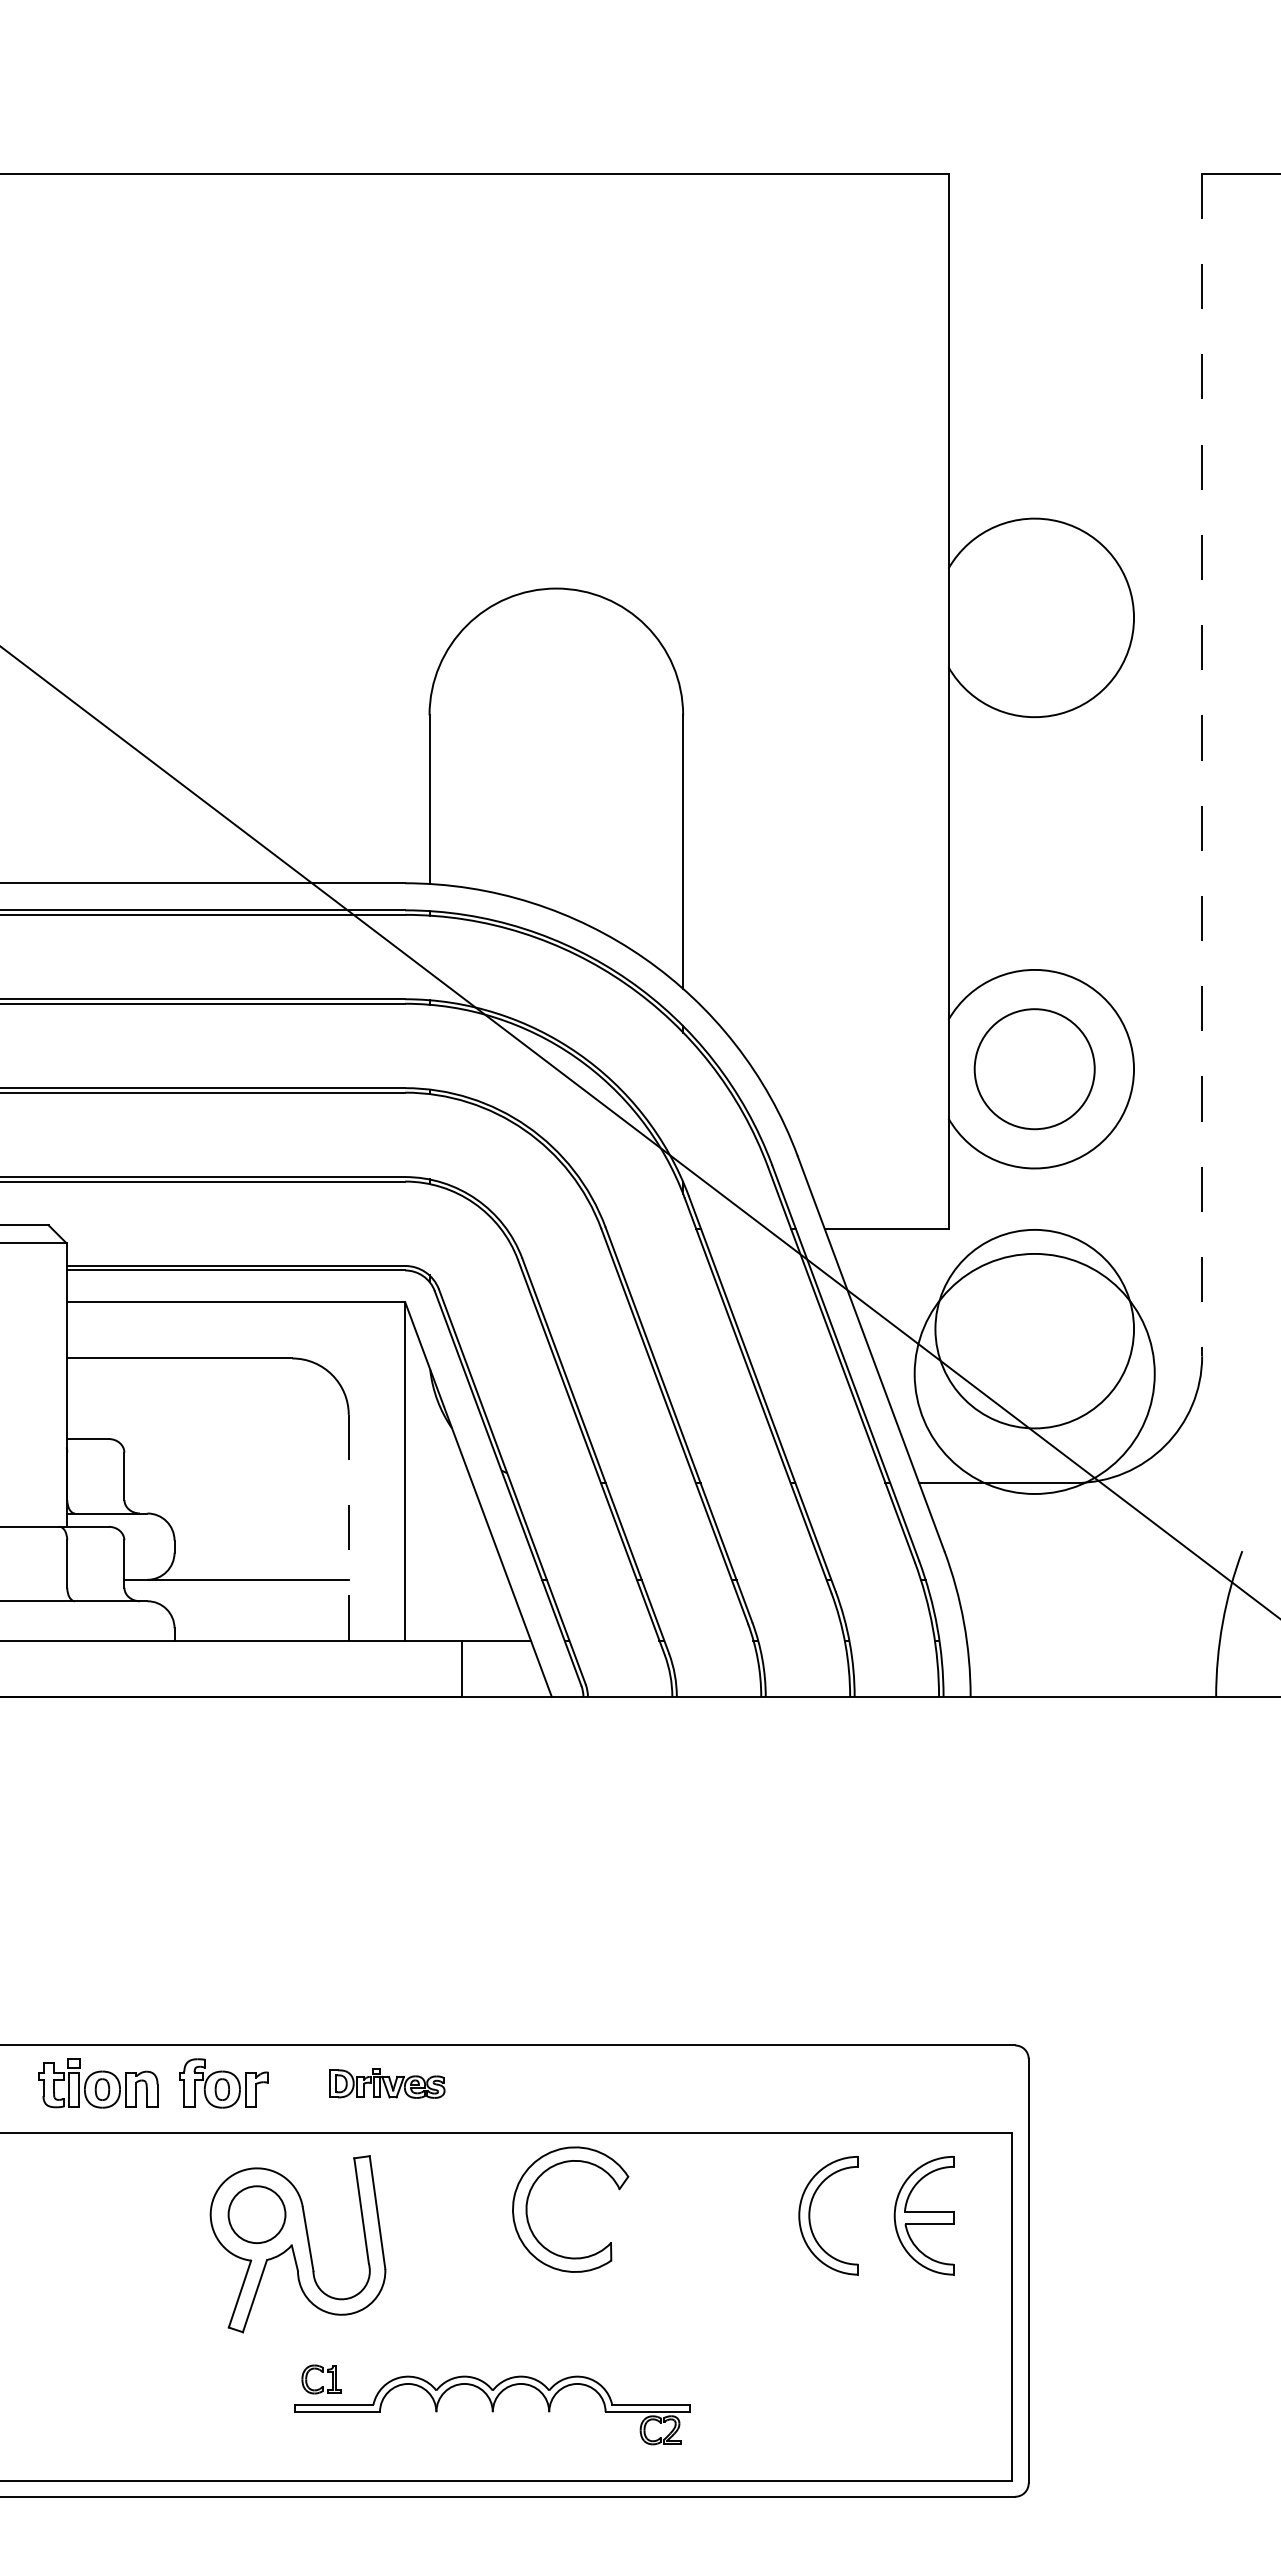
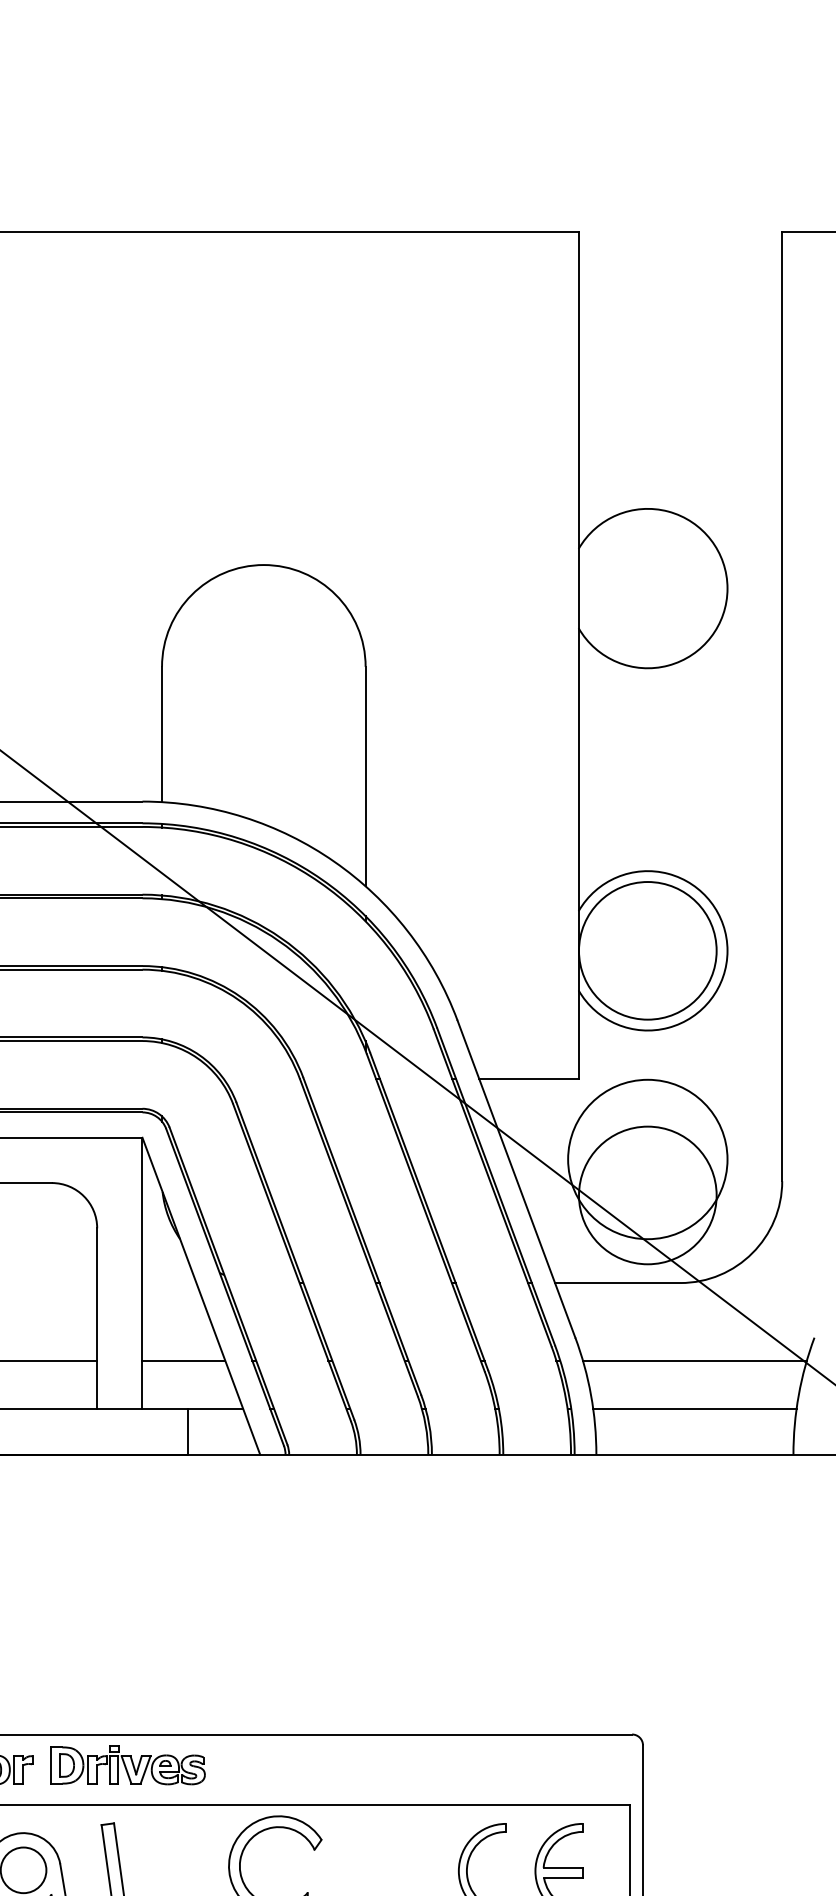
line: (1202, 765) -> (782, 707), dashed -> solid
circle: (1034, 1068) -> (647, 950), size x1.43
circle: (1034, 1373) -> (647, 1195), size x0.71
line: (348, 1527) -> (96, 1318), dashed -> solid
line: (456, 1579) -> (183, 1360), added
line: (1092, 1579) -> (694, 1360), added
line: (1092, 1640) -> (694, 1409), added
part: (386, 2083) -> (127, 1765), size x1.67

